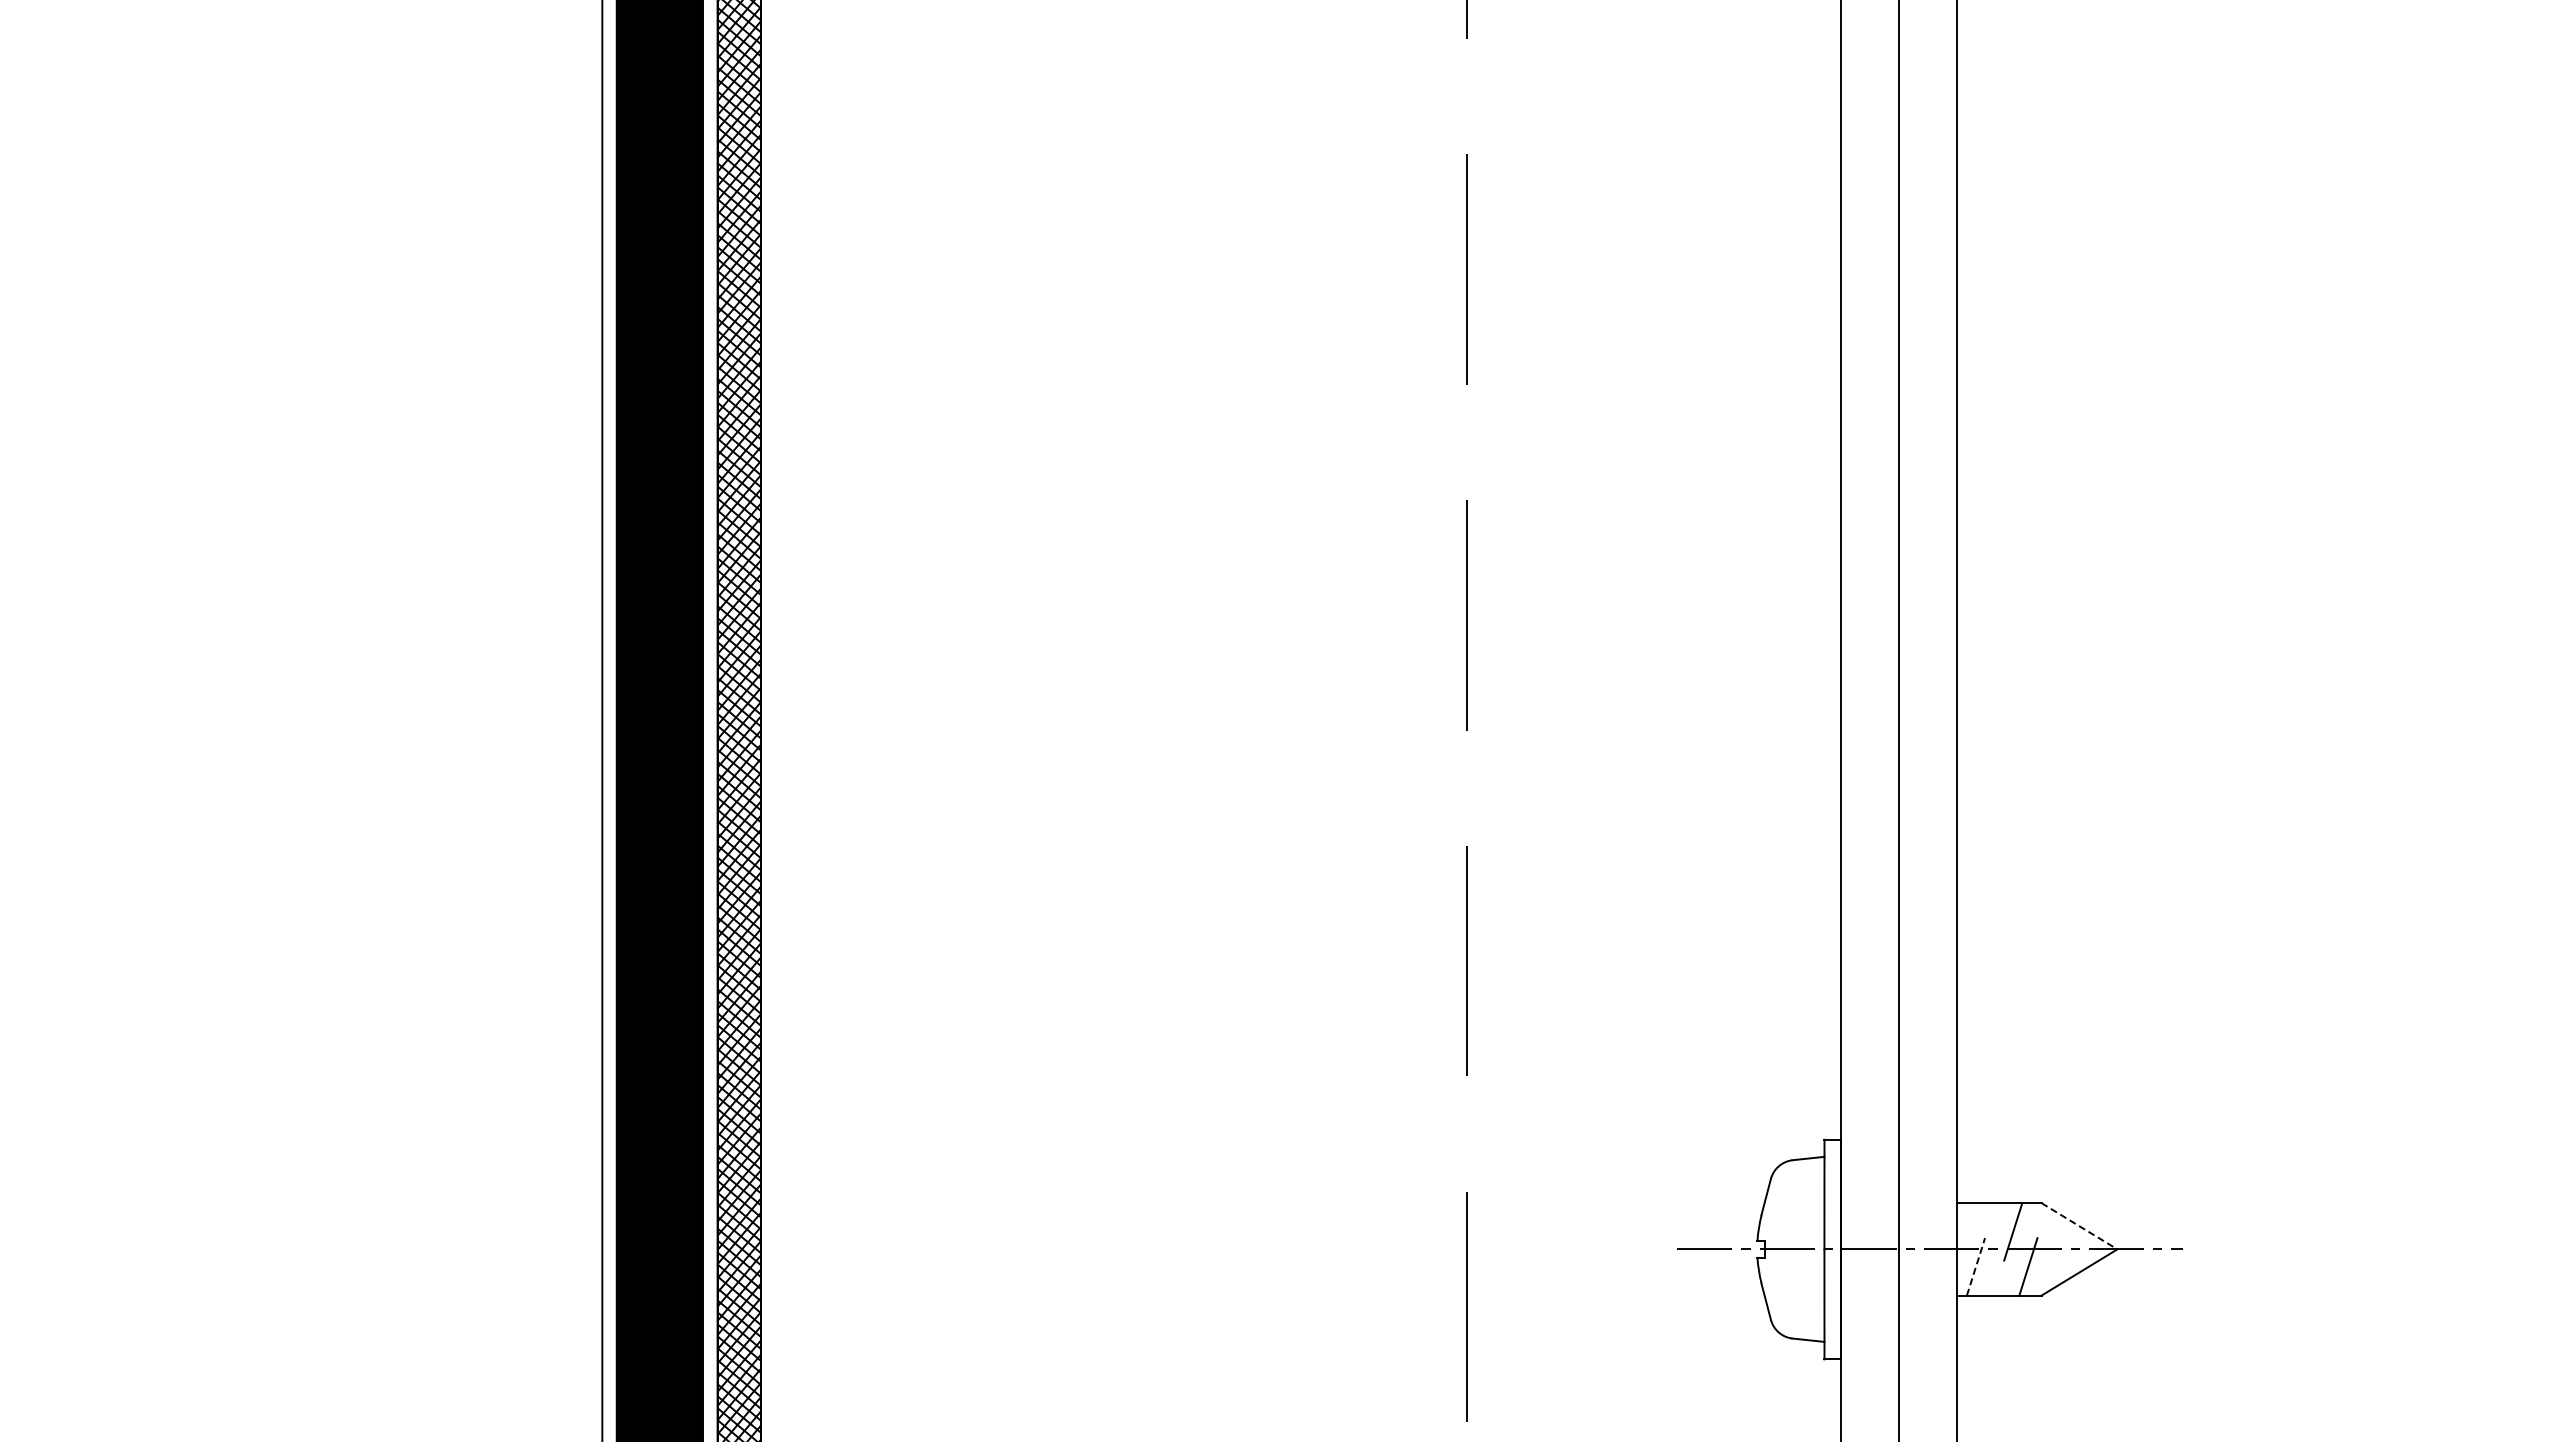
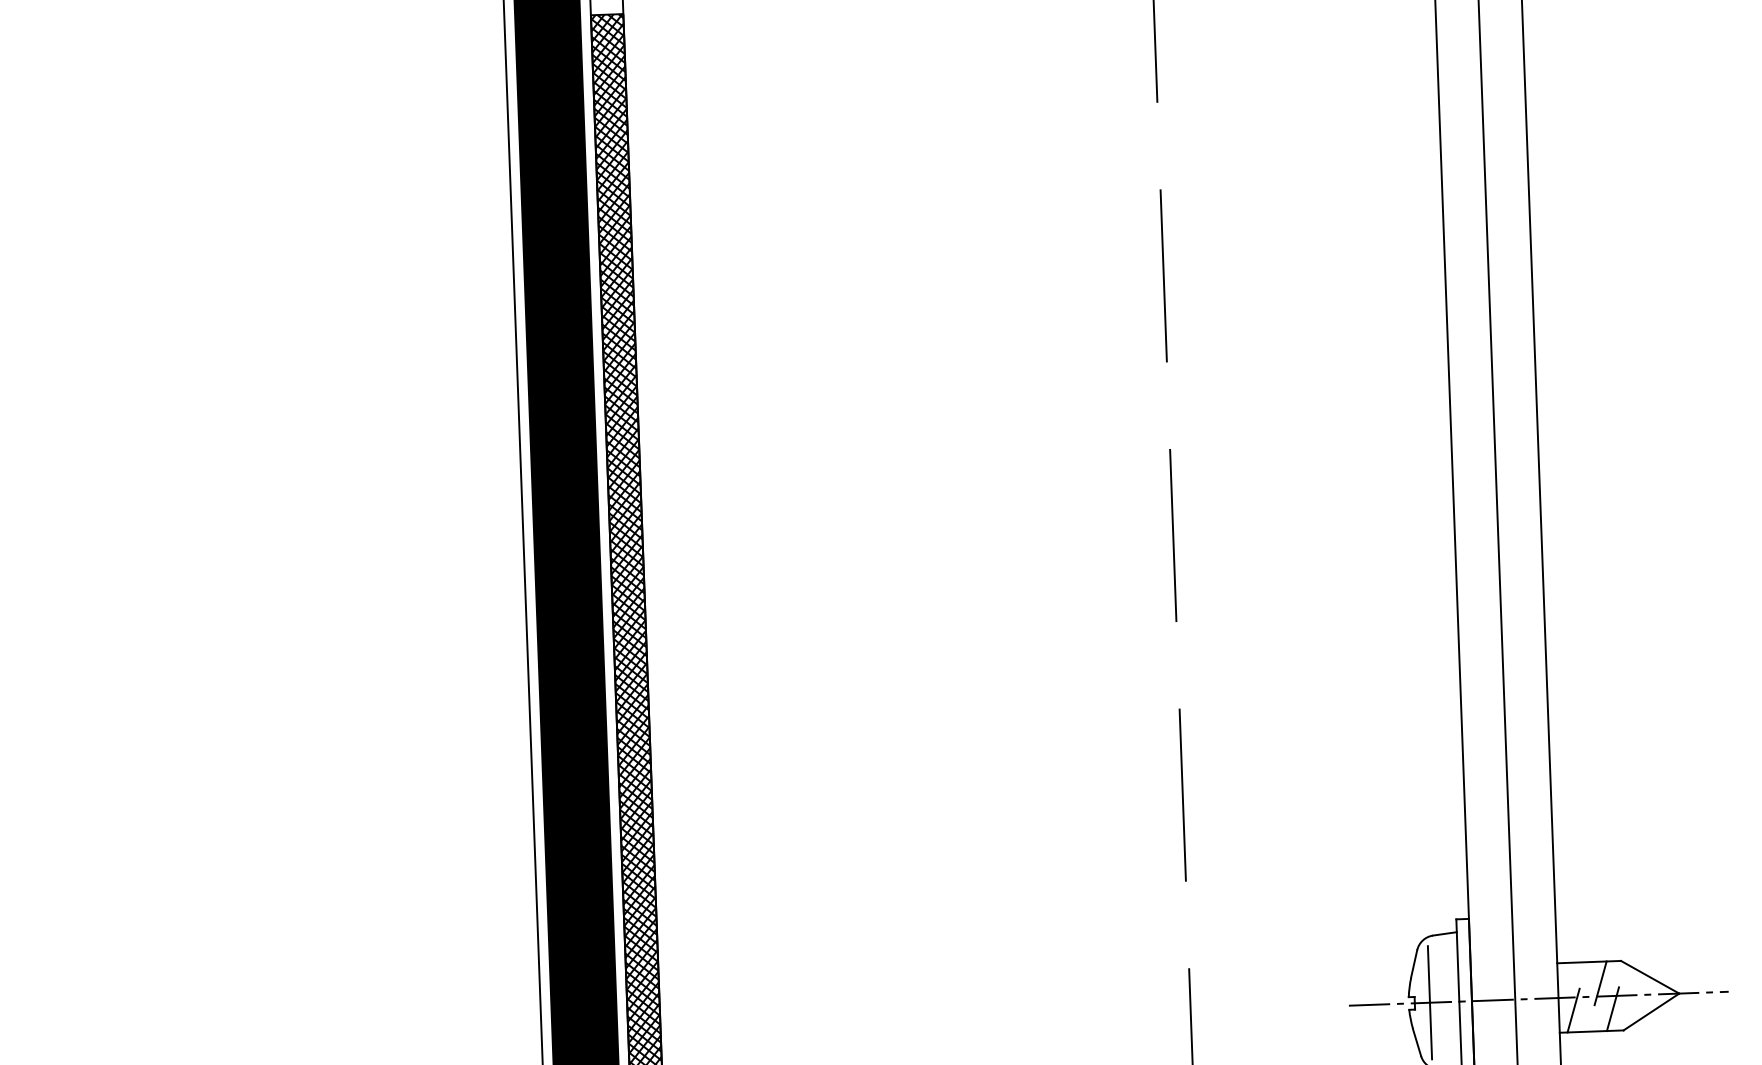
line: (2079, 1226) -> (1650, 977), dashed -> solid
line: (1785, 1249) -> (1430, 1002), added
line: (1976, 1266) -> (1573, 1010), dashed -> solid

